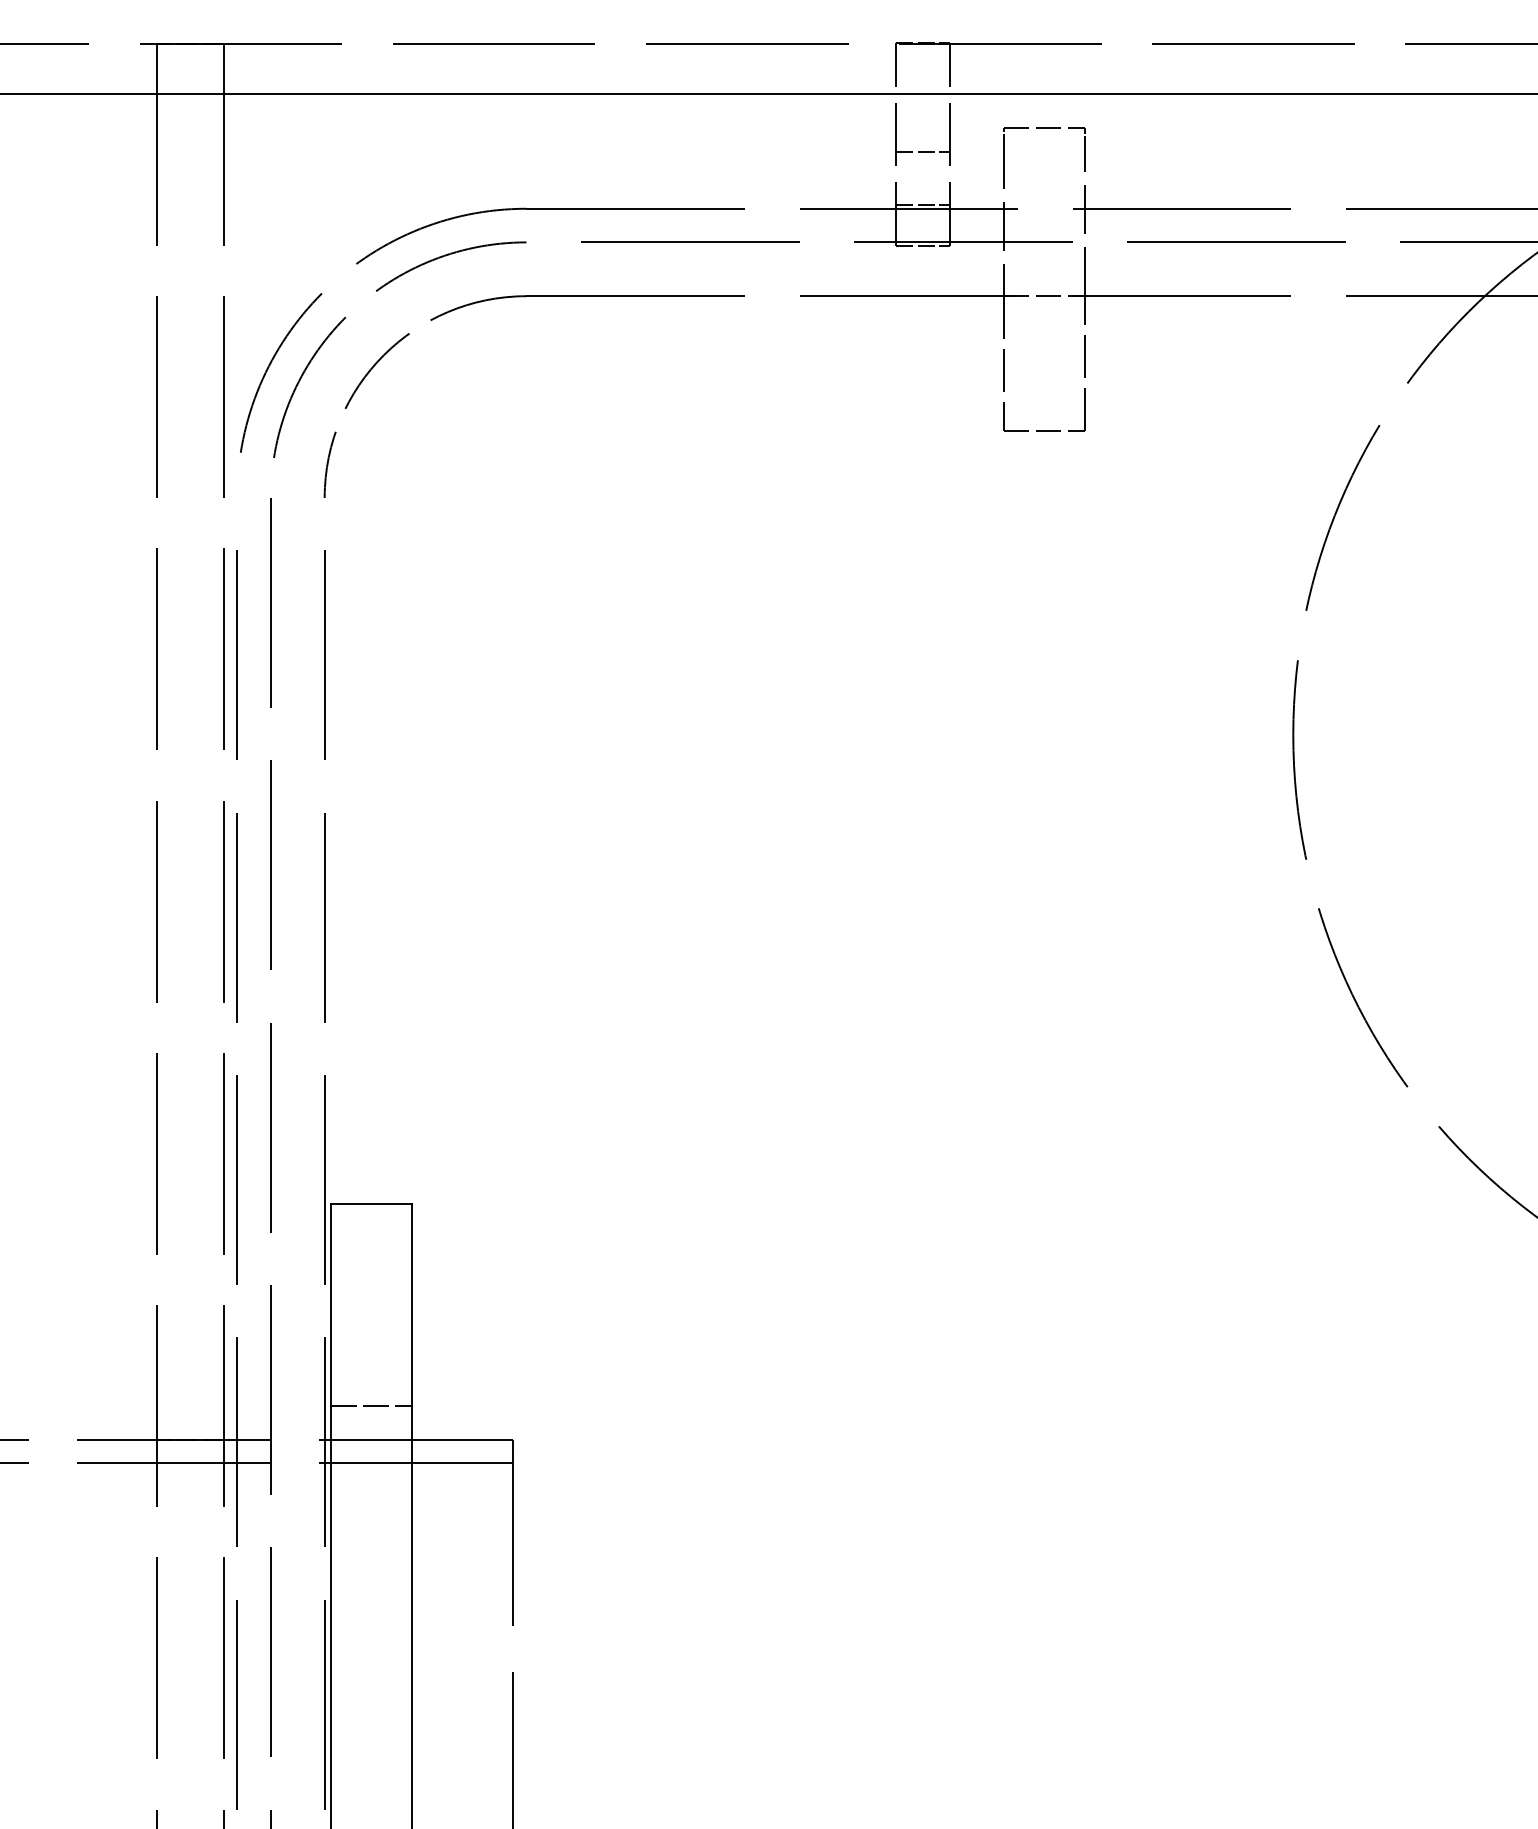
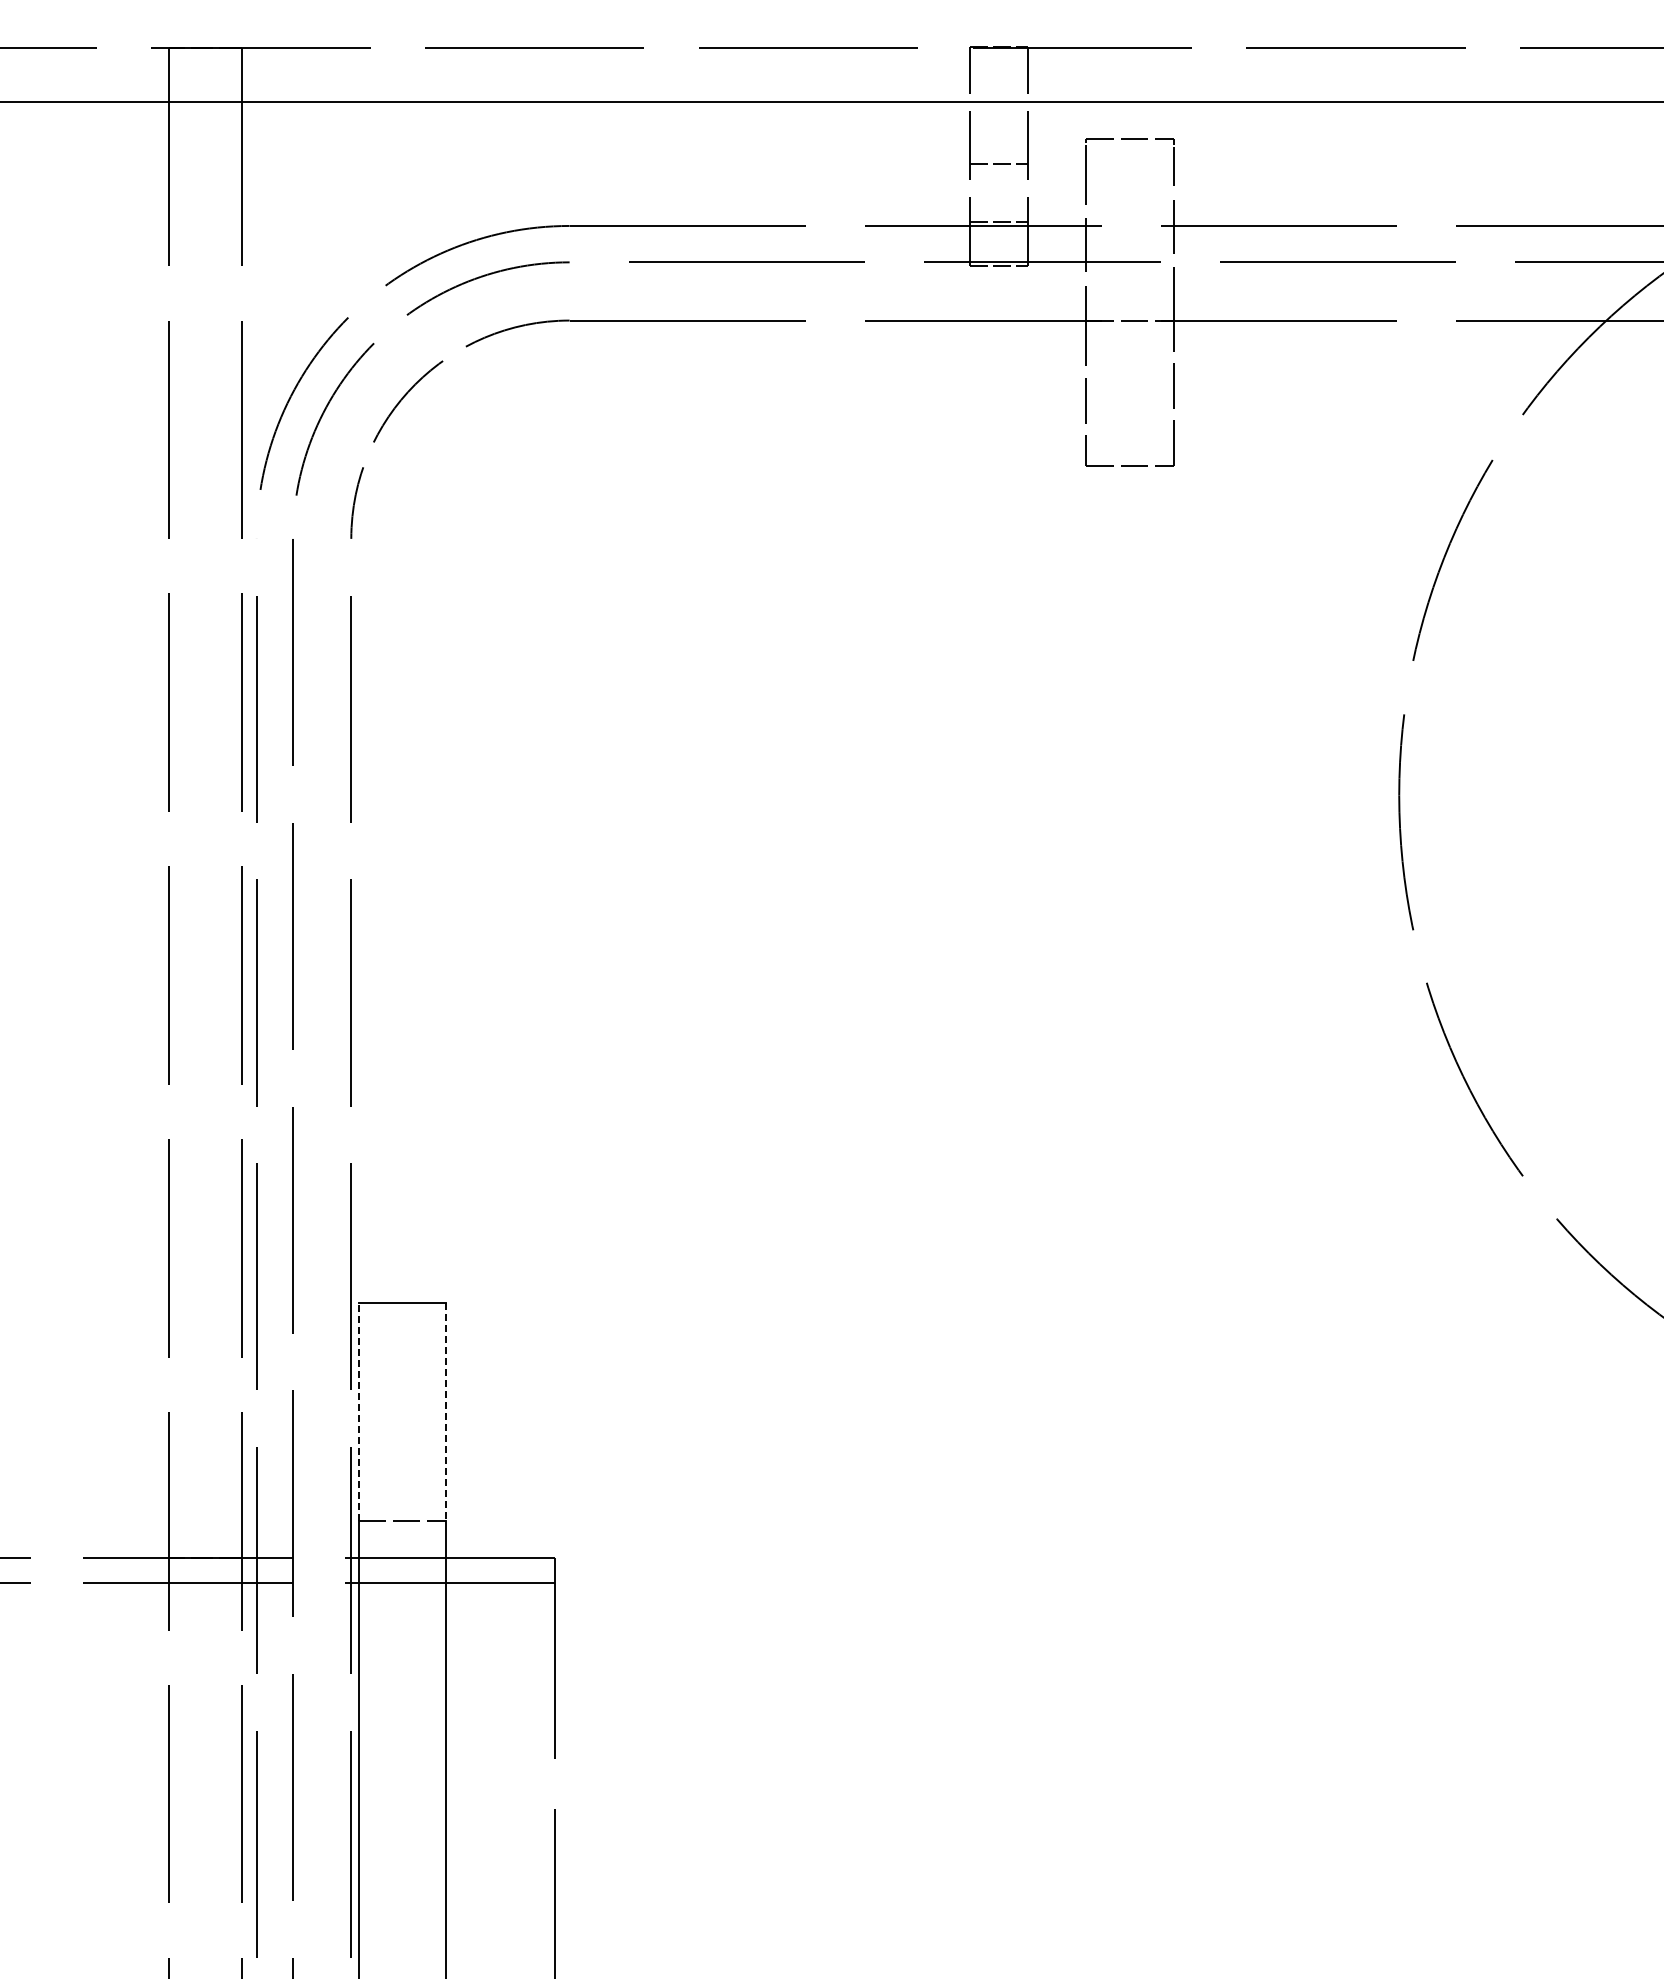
line: (331, 1304) -> (358, 1411), solid -> dashed
line: (411, 1305) -> (445, 1412), solid -> dashed

